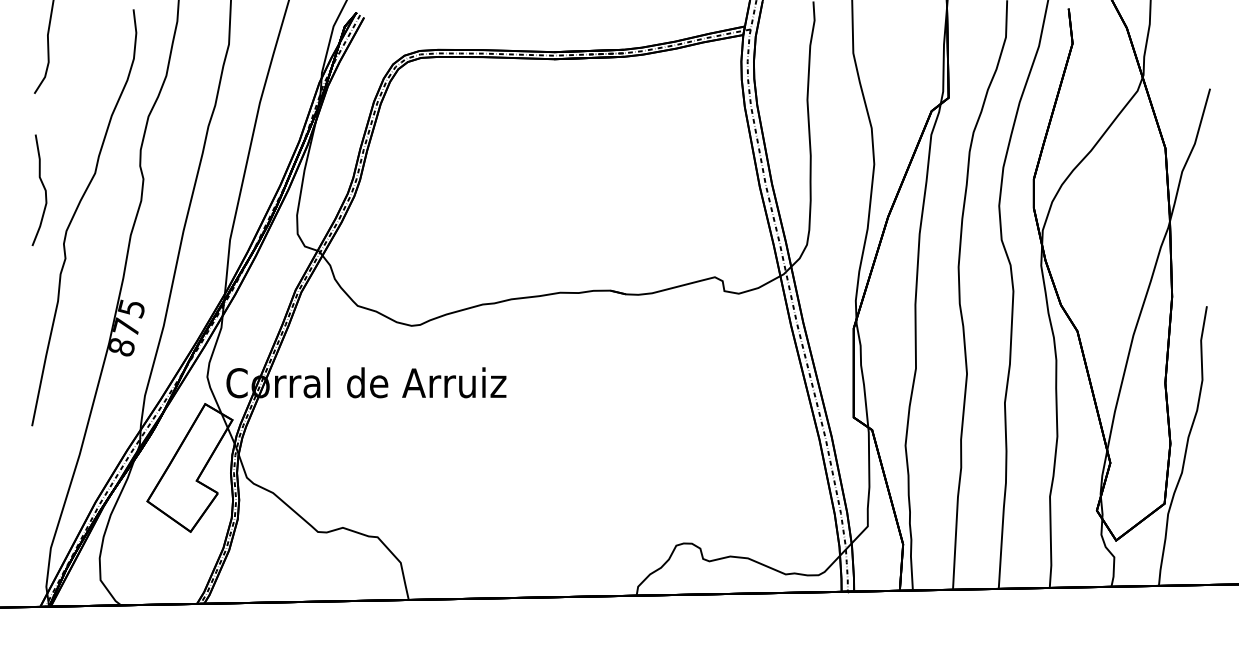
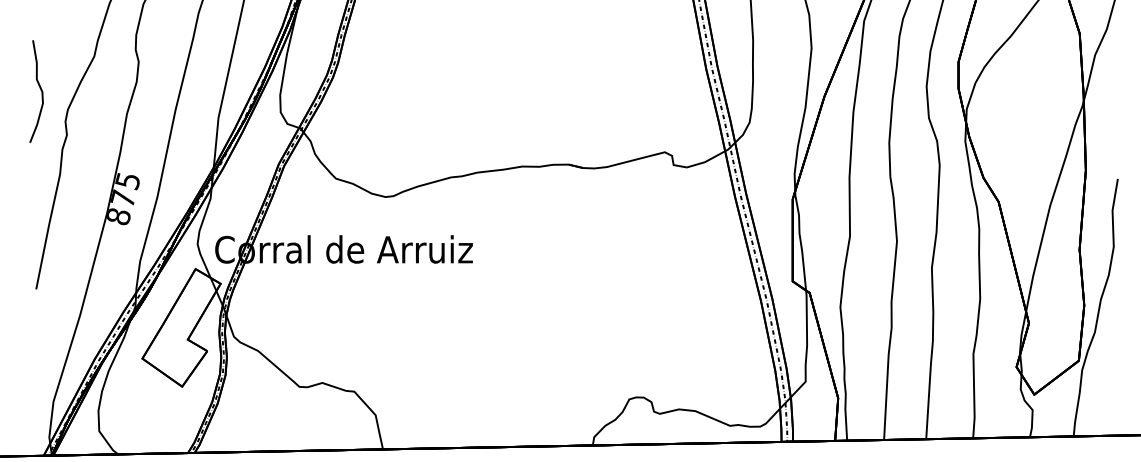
curve: (43, 188) -> (40, 89), moved

